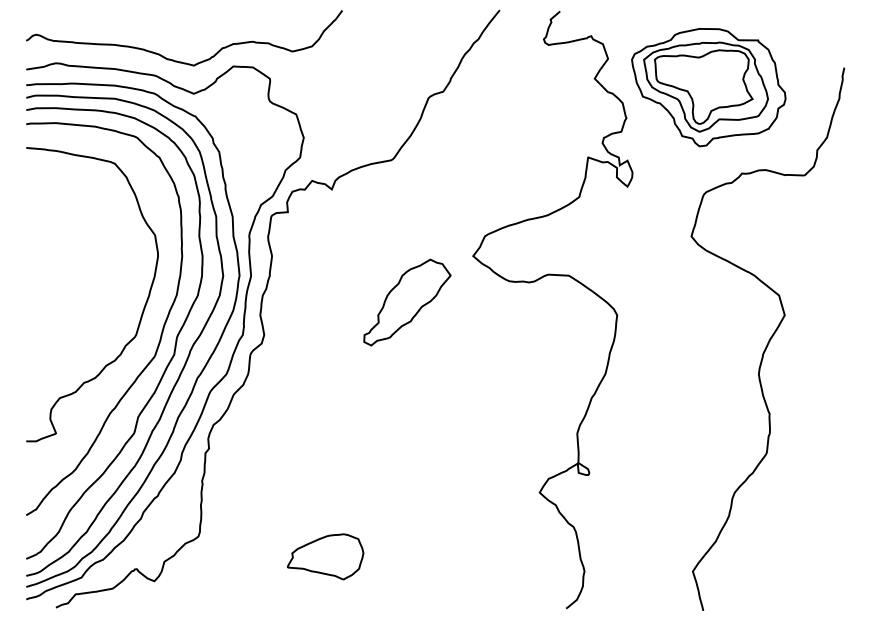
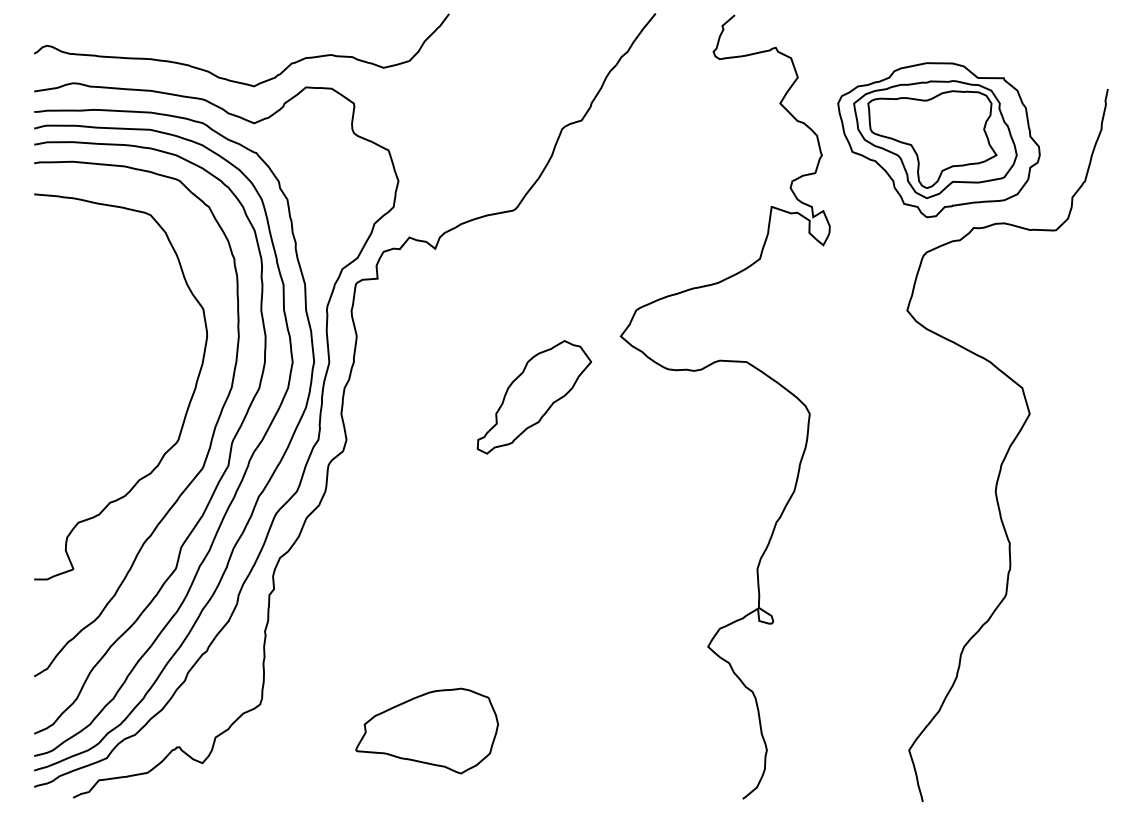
part: (708, 87) -> (938, 140), moved
part: (325, 556) -> (426, 730), size x1.43

